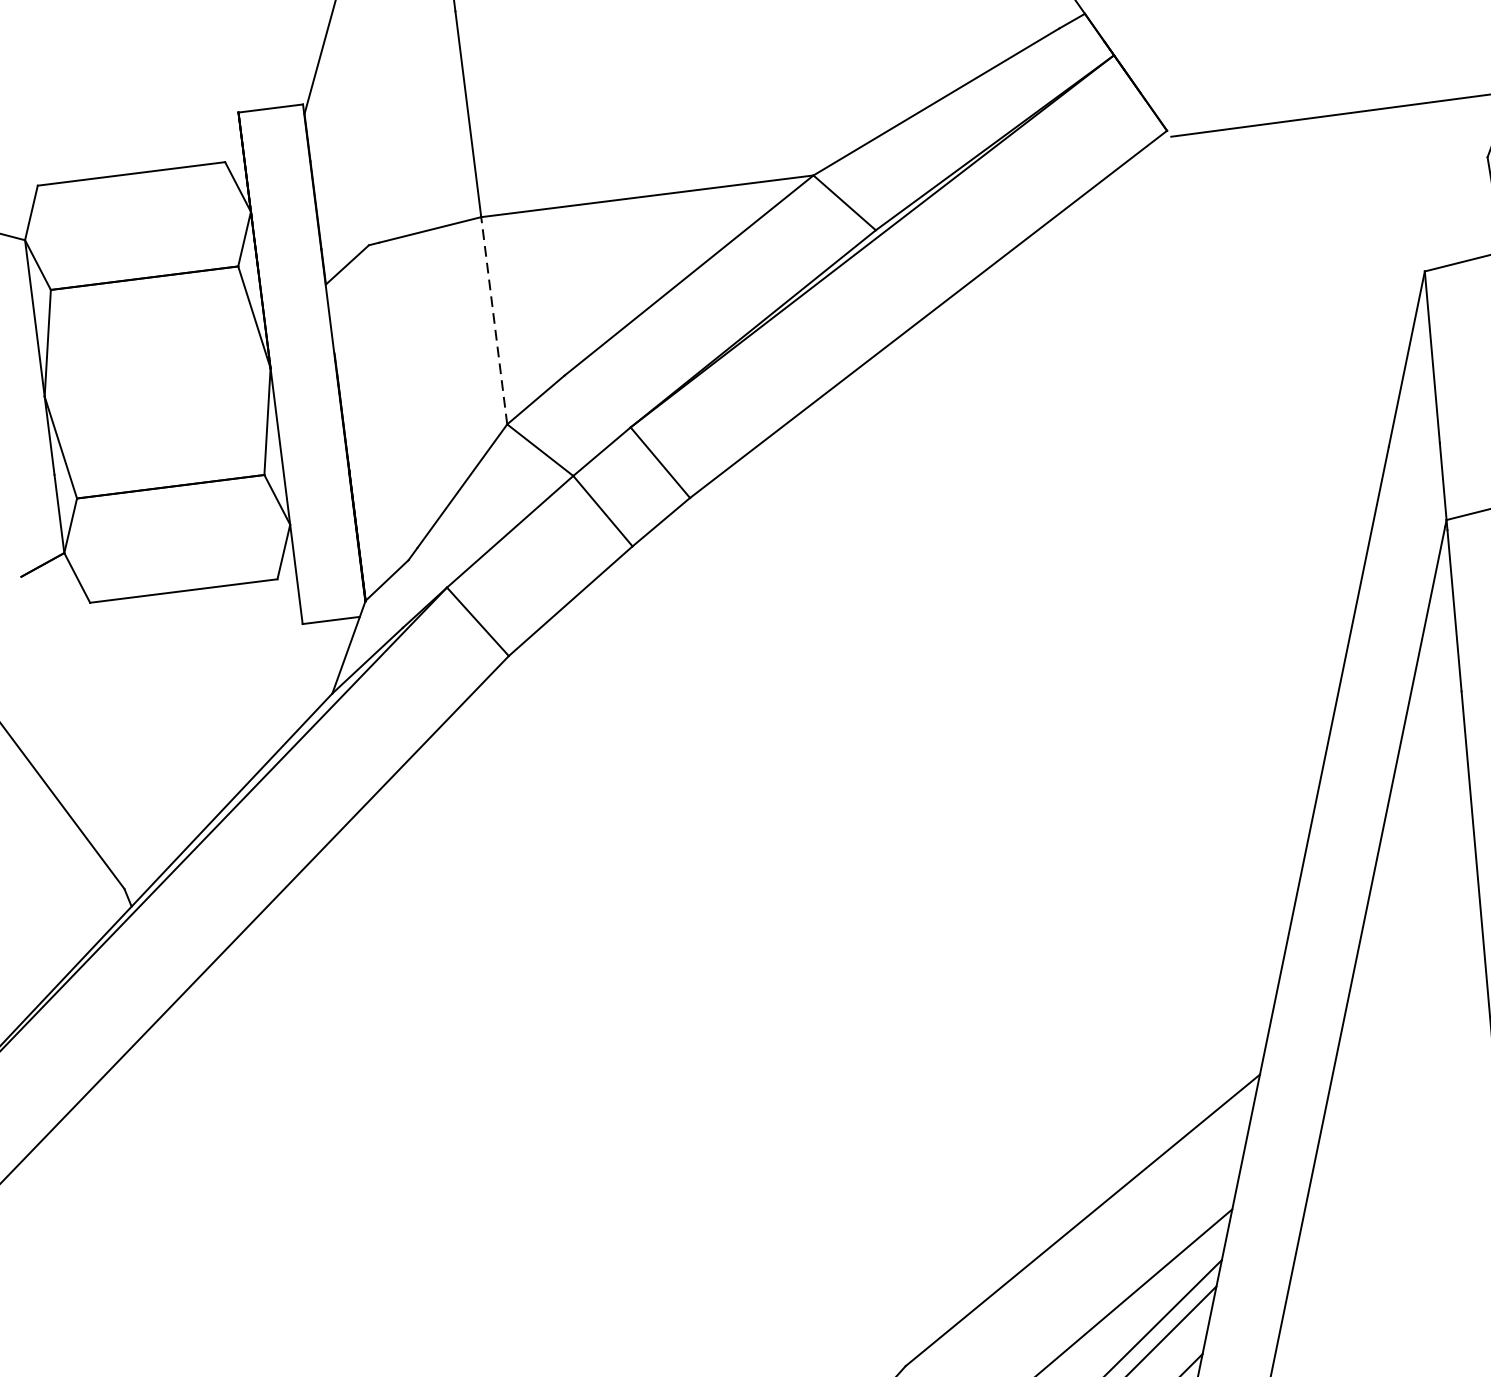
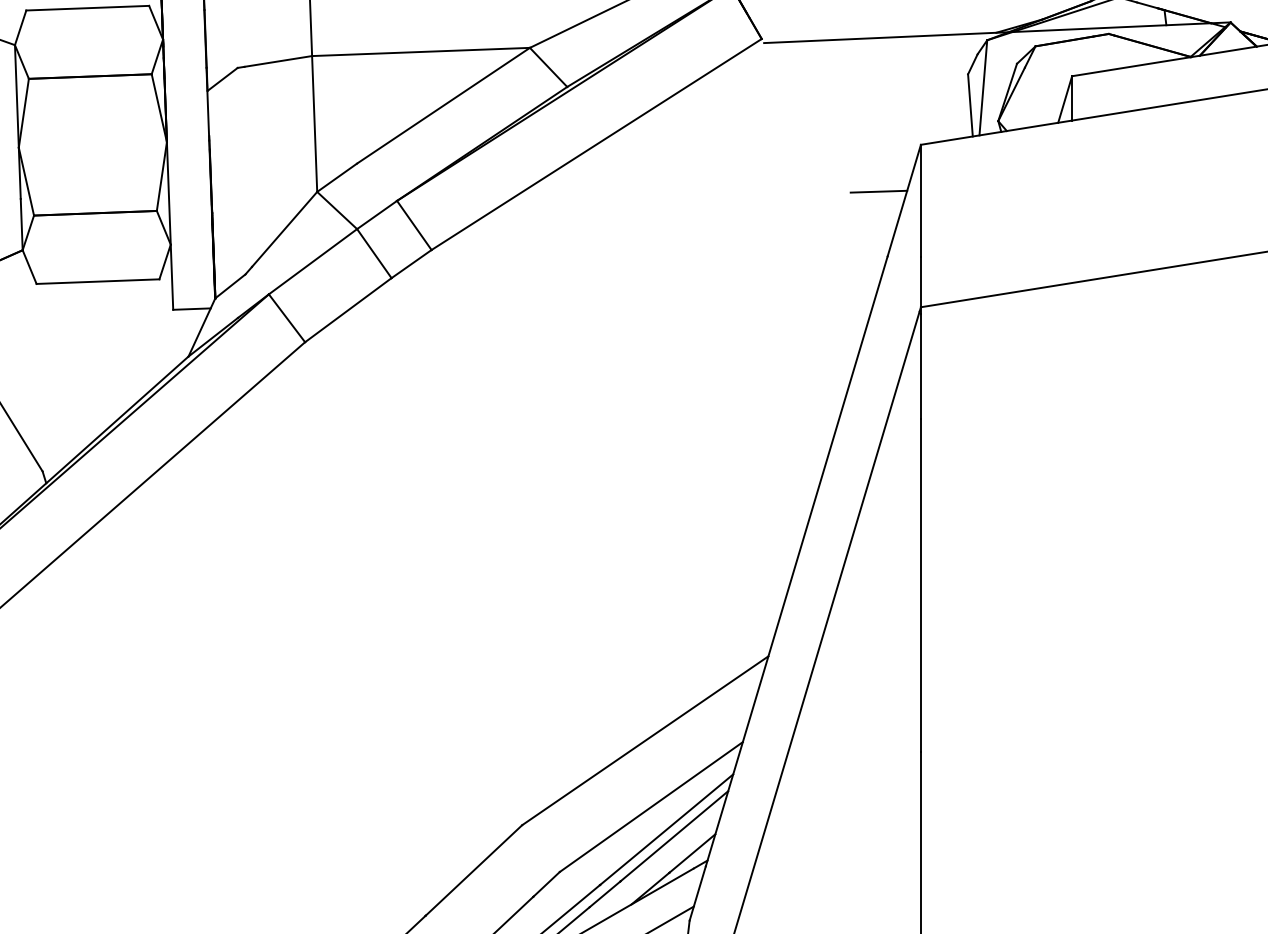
line: (494, 321) -> (314, 124), dashed -> solid
line: (1366, 348) -> (878, 191), added

